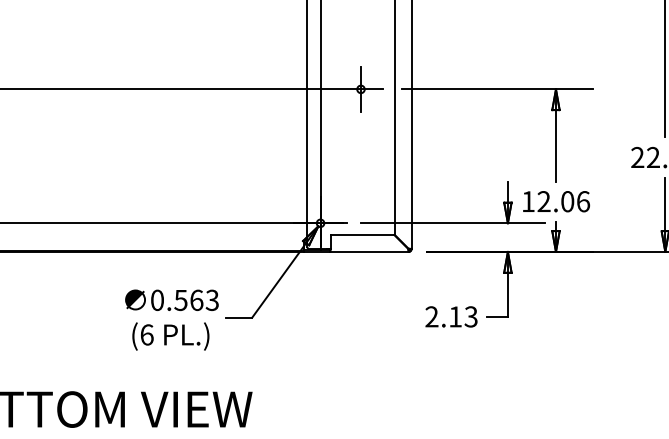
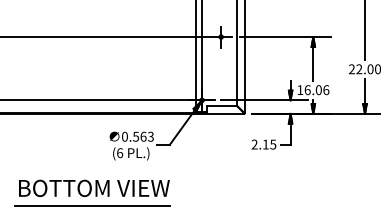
text: (543, 202) -> (307, 90), 12.06 -> 16.06
text: (471, 314) -> (273, 143), 2.13 -> 2.15

